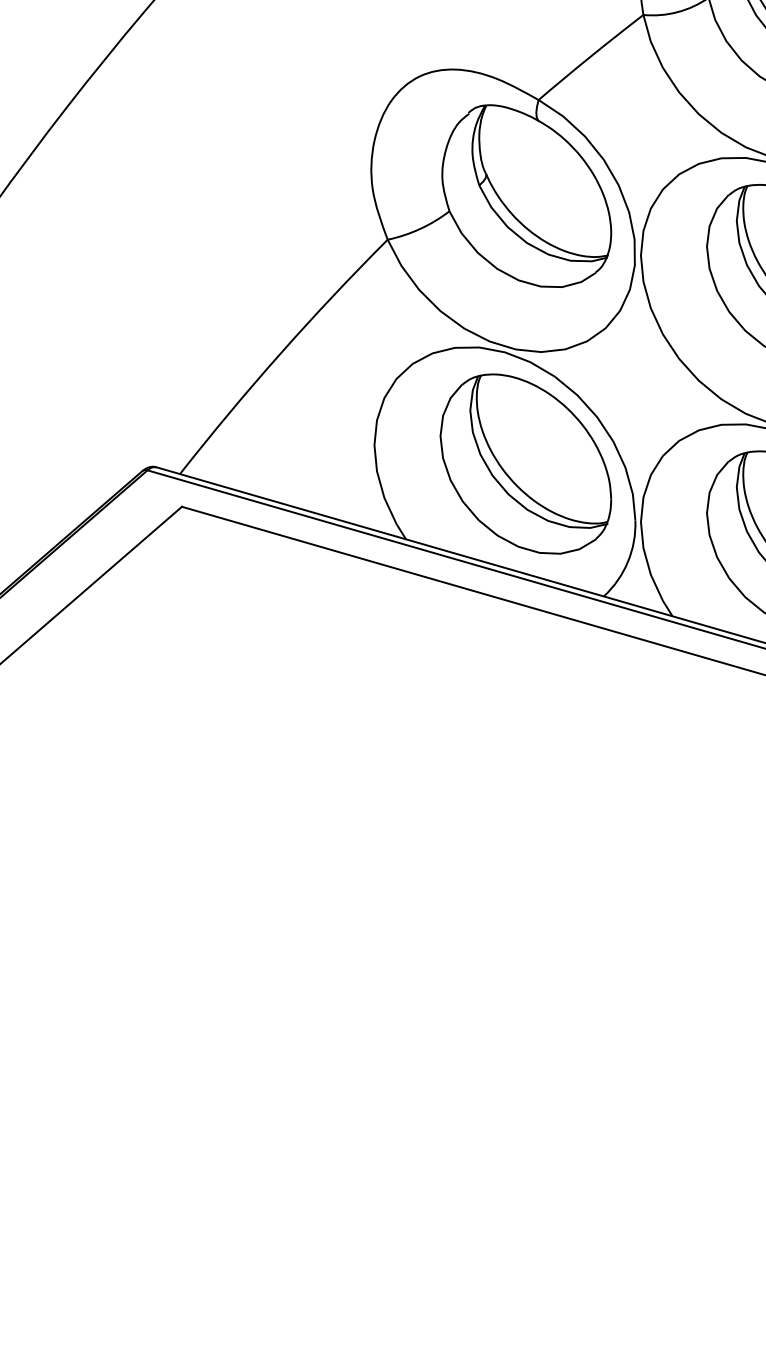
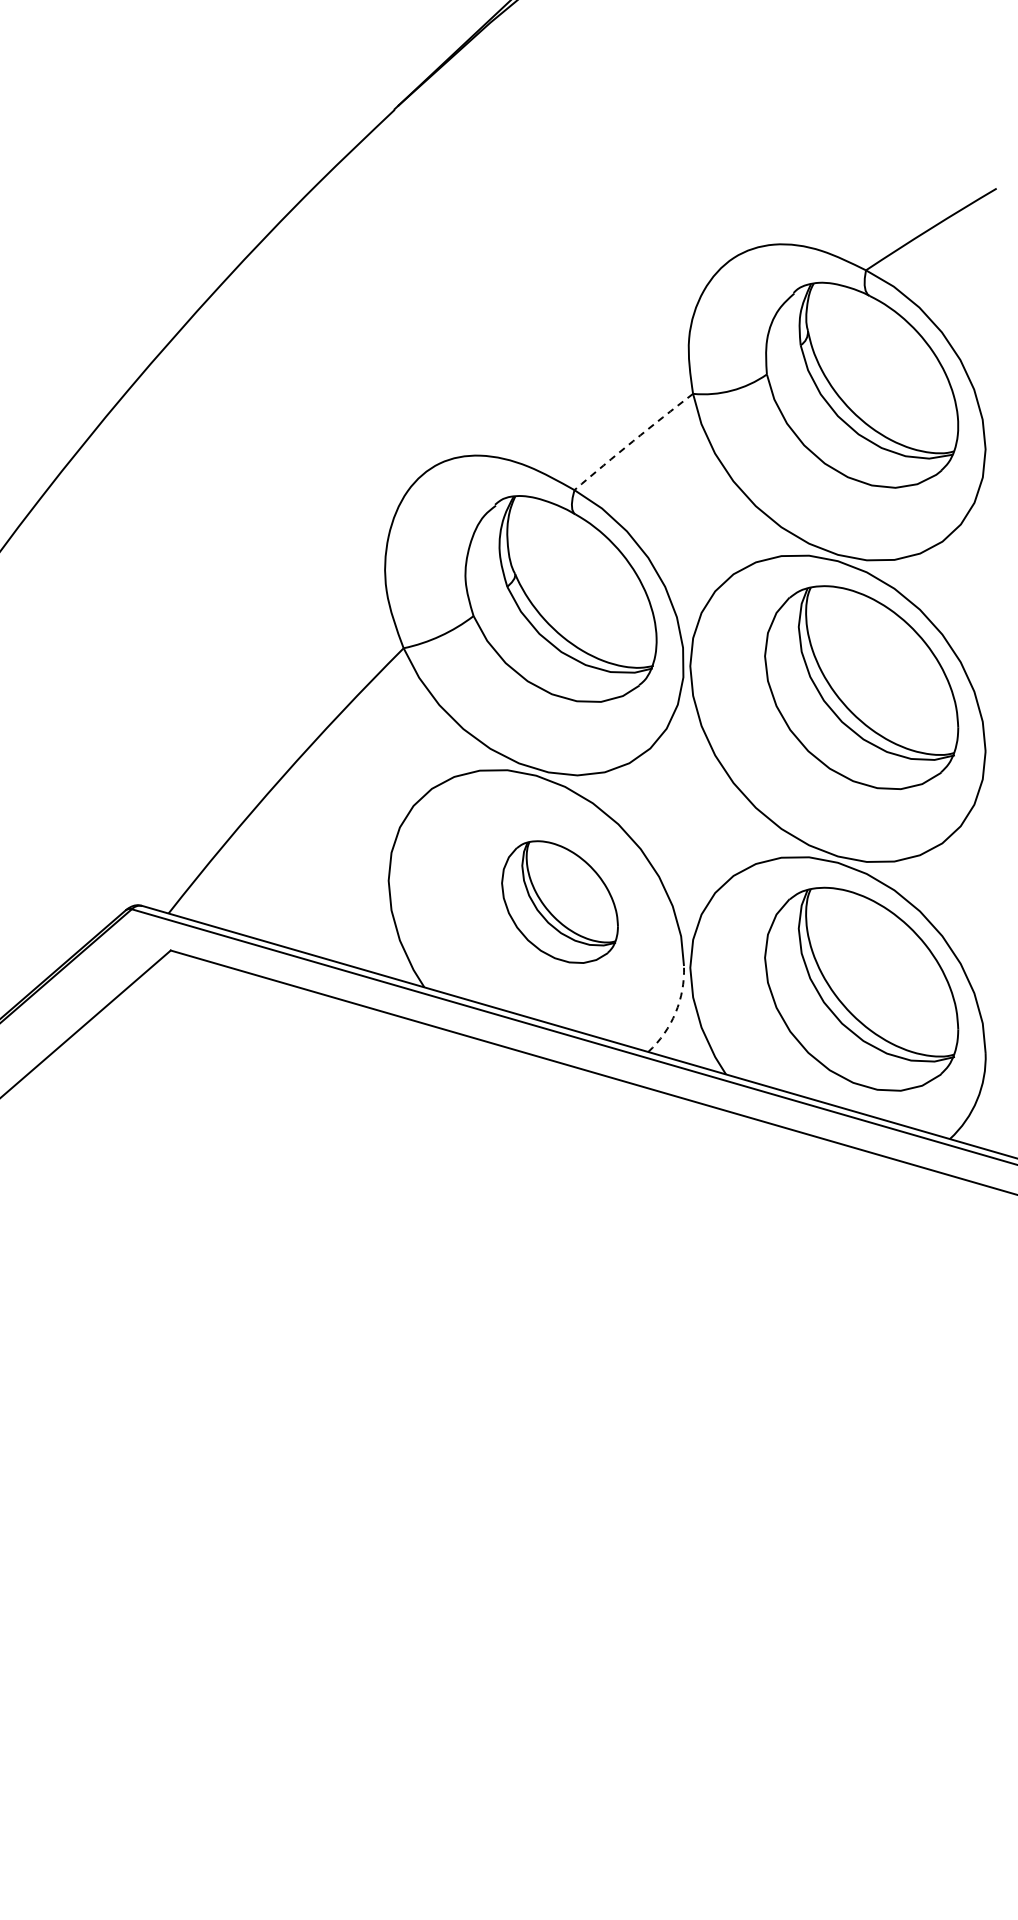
arc: (590, 57) -> (633, 441), solid -> dashed
part: (525, 463) -> (559, 901), size x0.6
arc: (627, 561) -> (675, 1012), solid -> dashed

